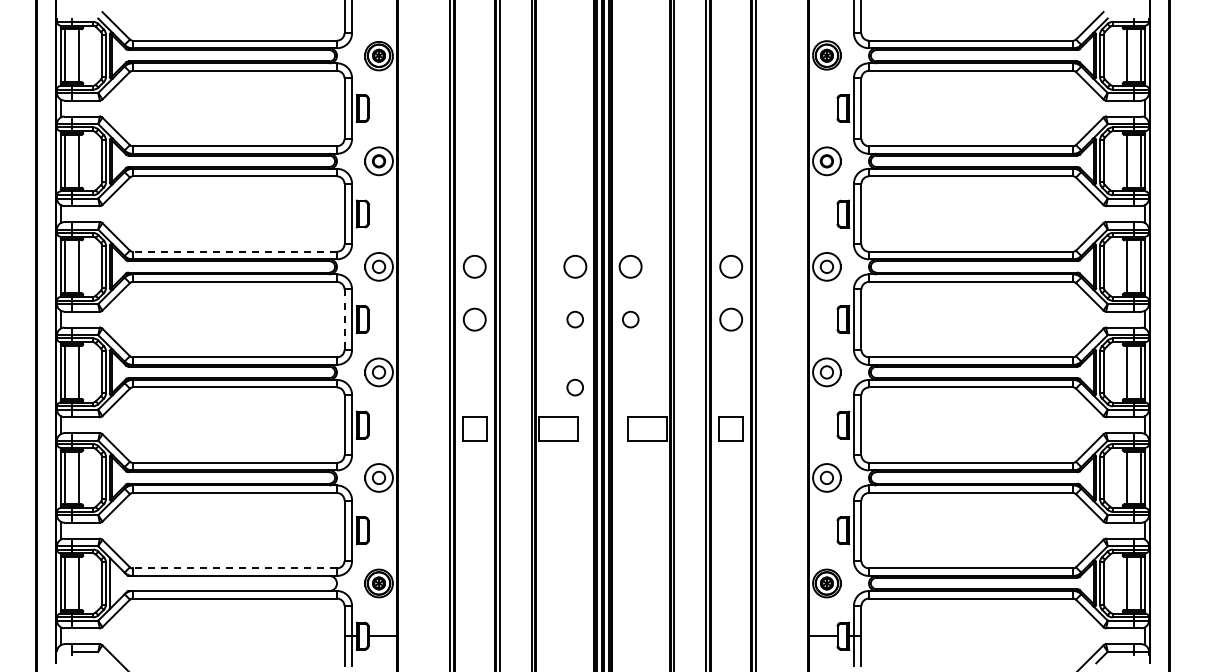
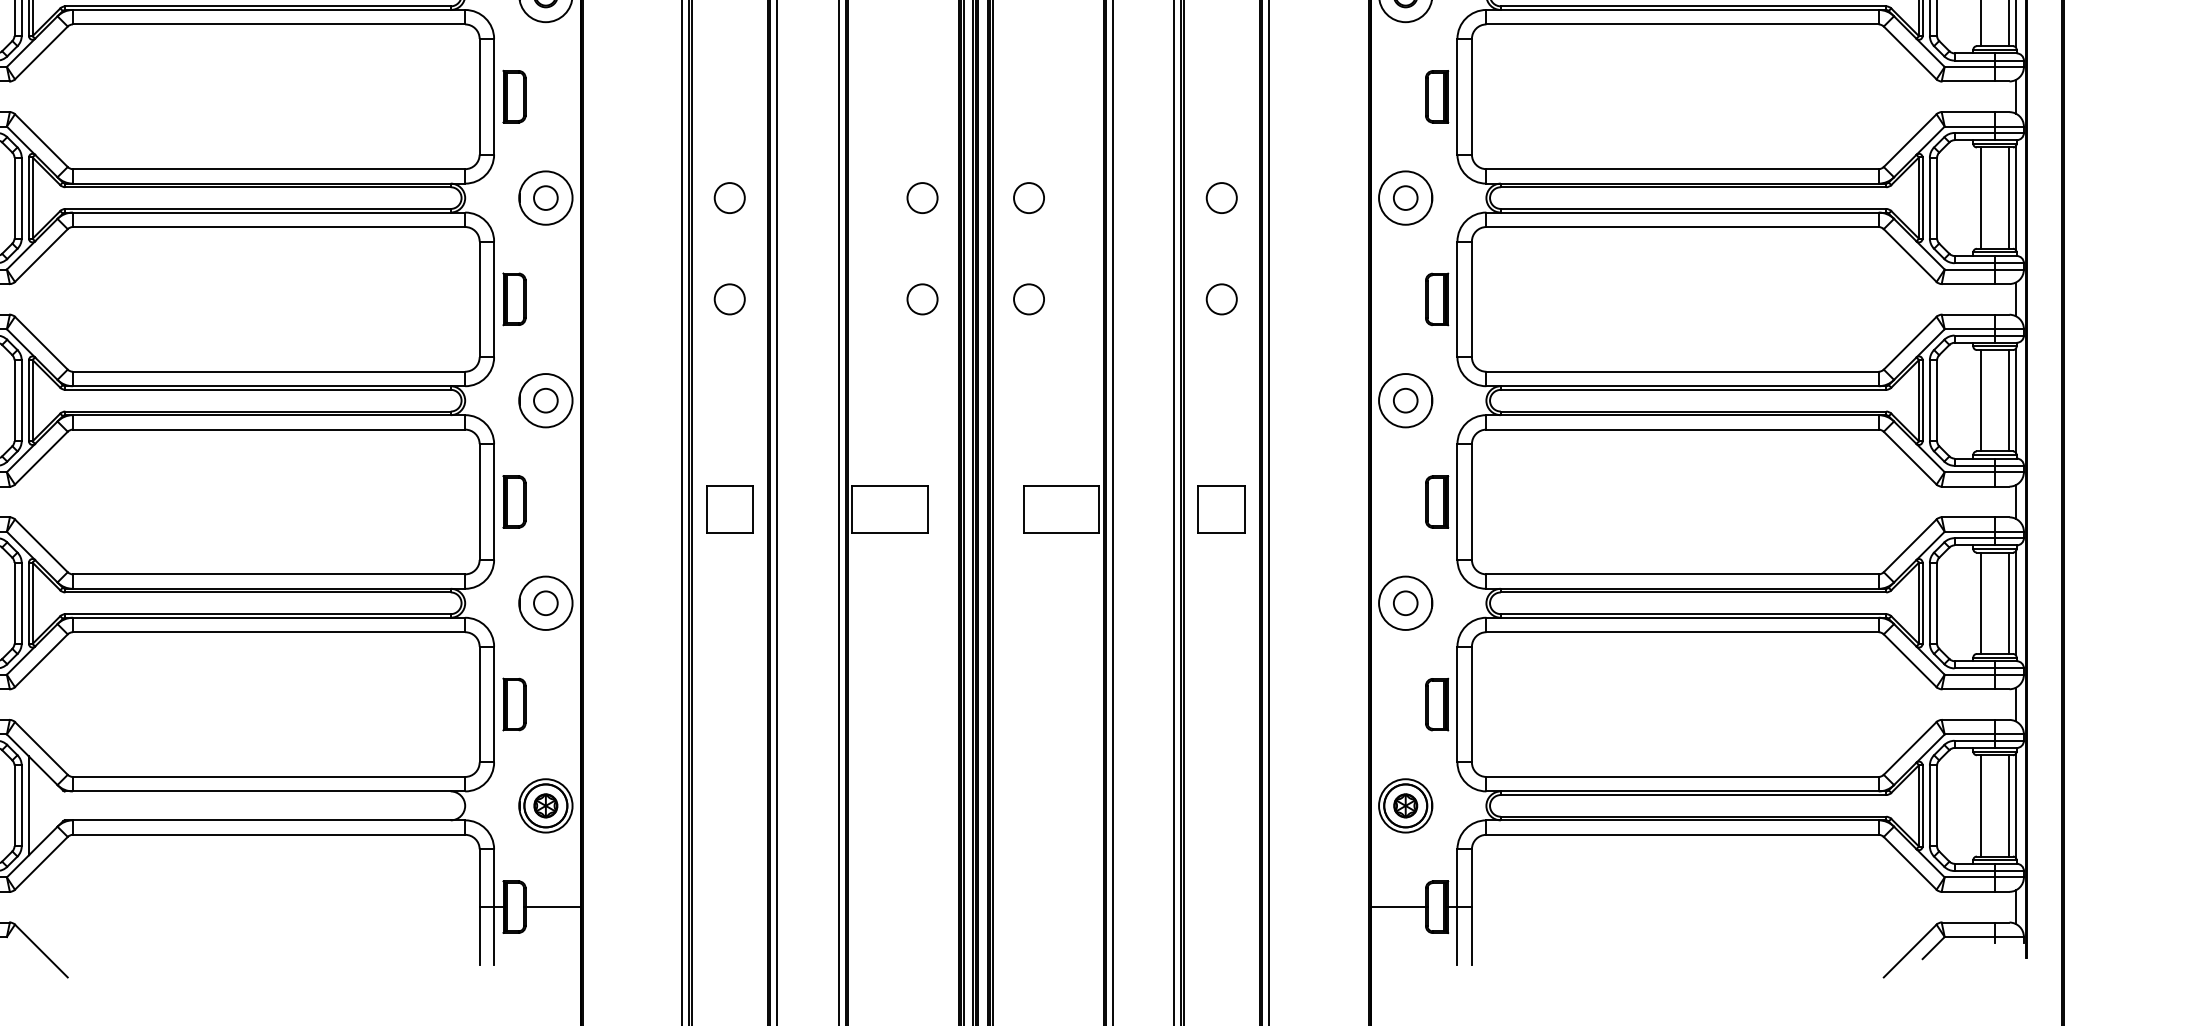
line: (234, 251) -> (268, 168), dashed -> solid
circle: (474, 266) -> (729, 197), size x0.71
circle: (574, 266) -> (921, 197), size x0.71
circle: (630, 266) -> (1028, 197), size x0.71
circle: (730, 266) -> (1220, 197), size x0.71
circle: (474, 319) -> (729, 299), size x0.71
circle: (730, 319) -> (1220, 299), size x0.71
line: (344, 320) -> (479, 301), dashed -> solid
circle: (574, 387) -> (921, 429), removed
line: (234, 568) -> (268, 777), dashed -> solid

